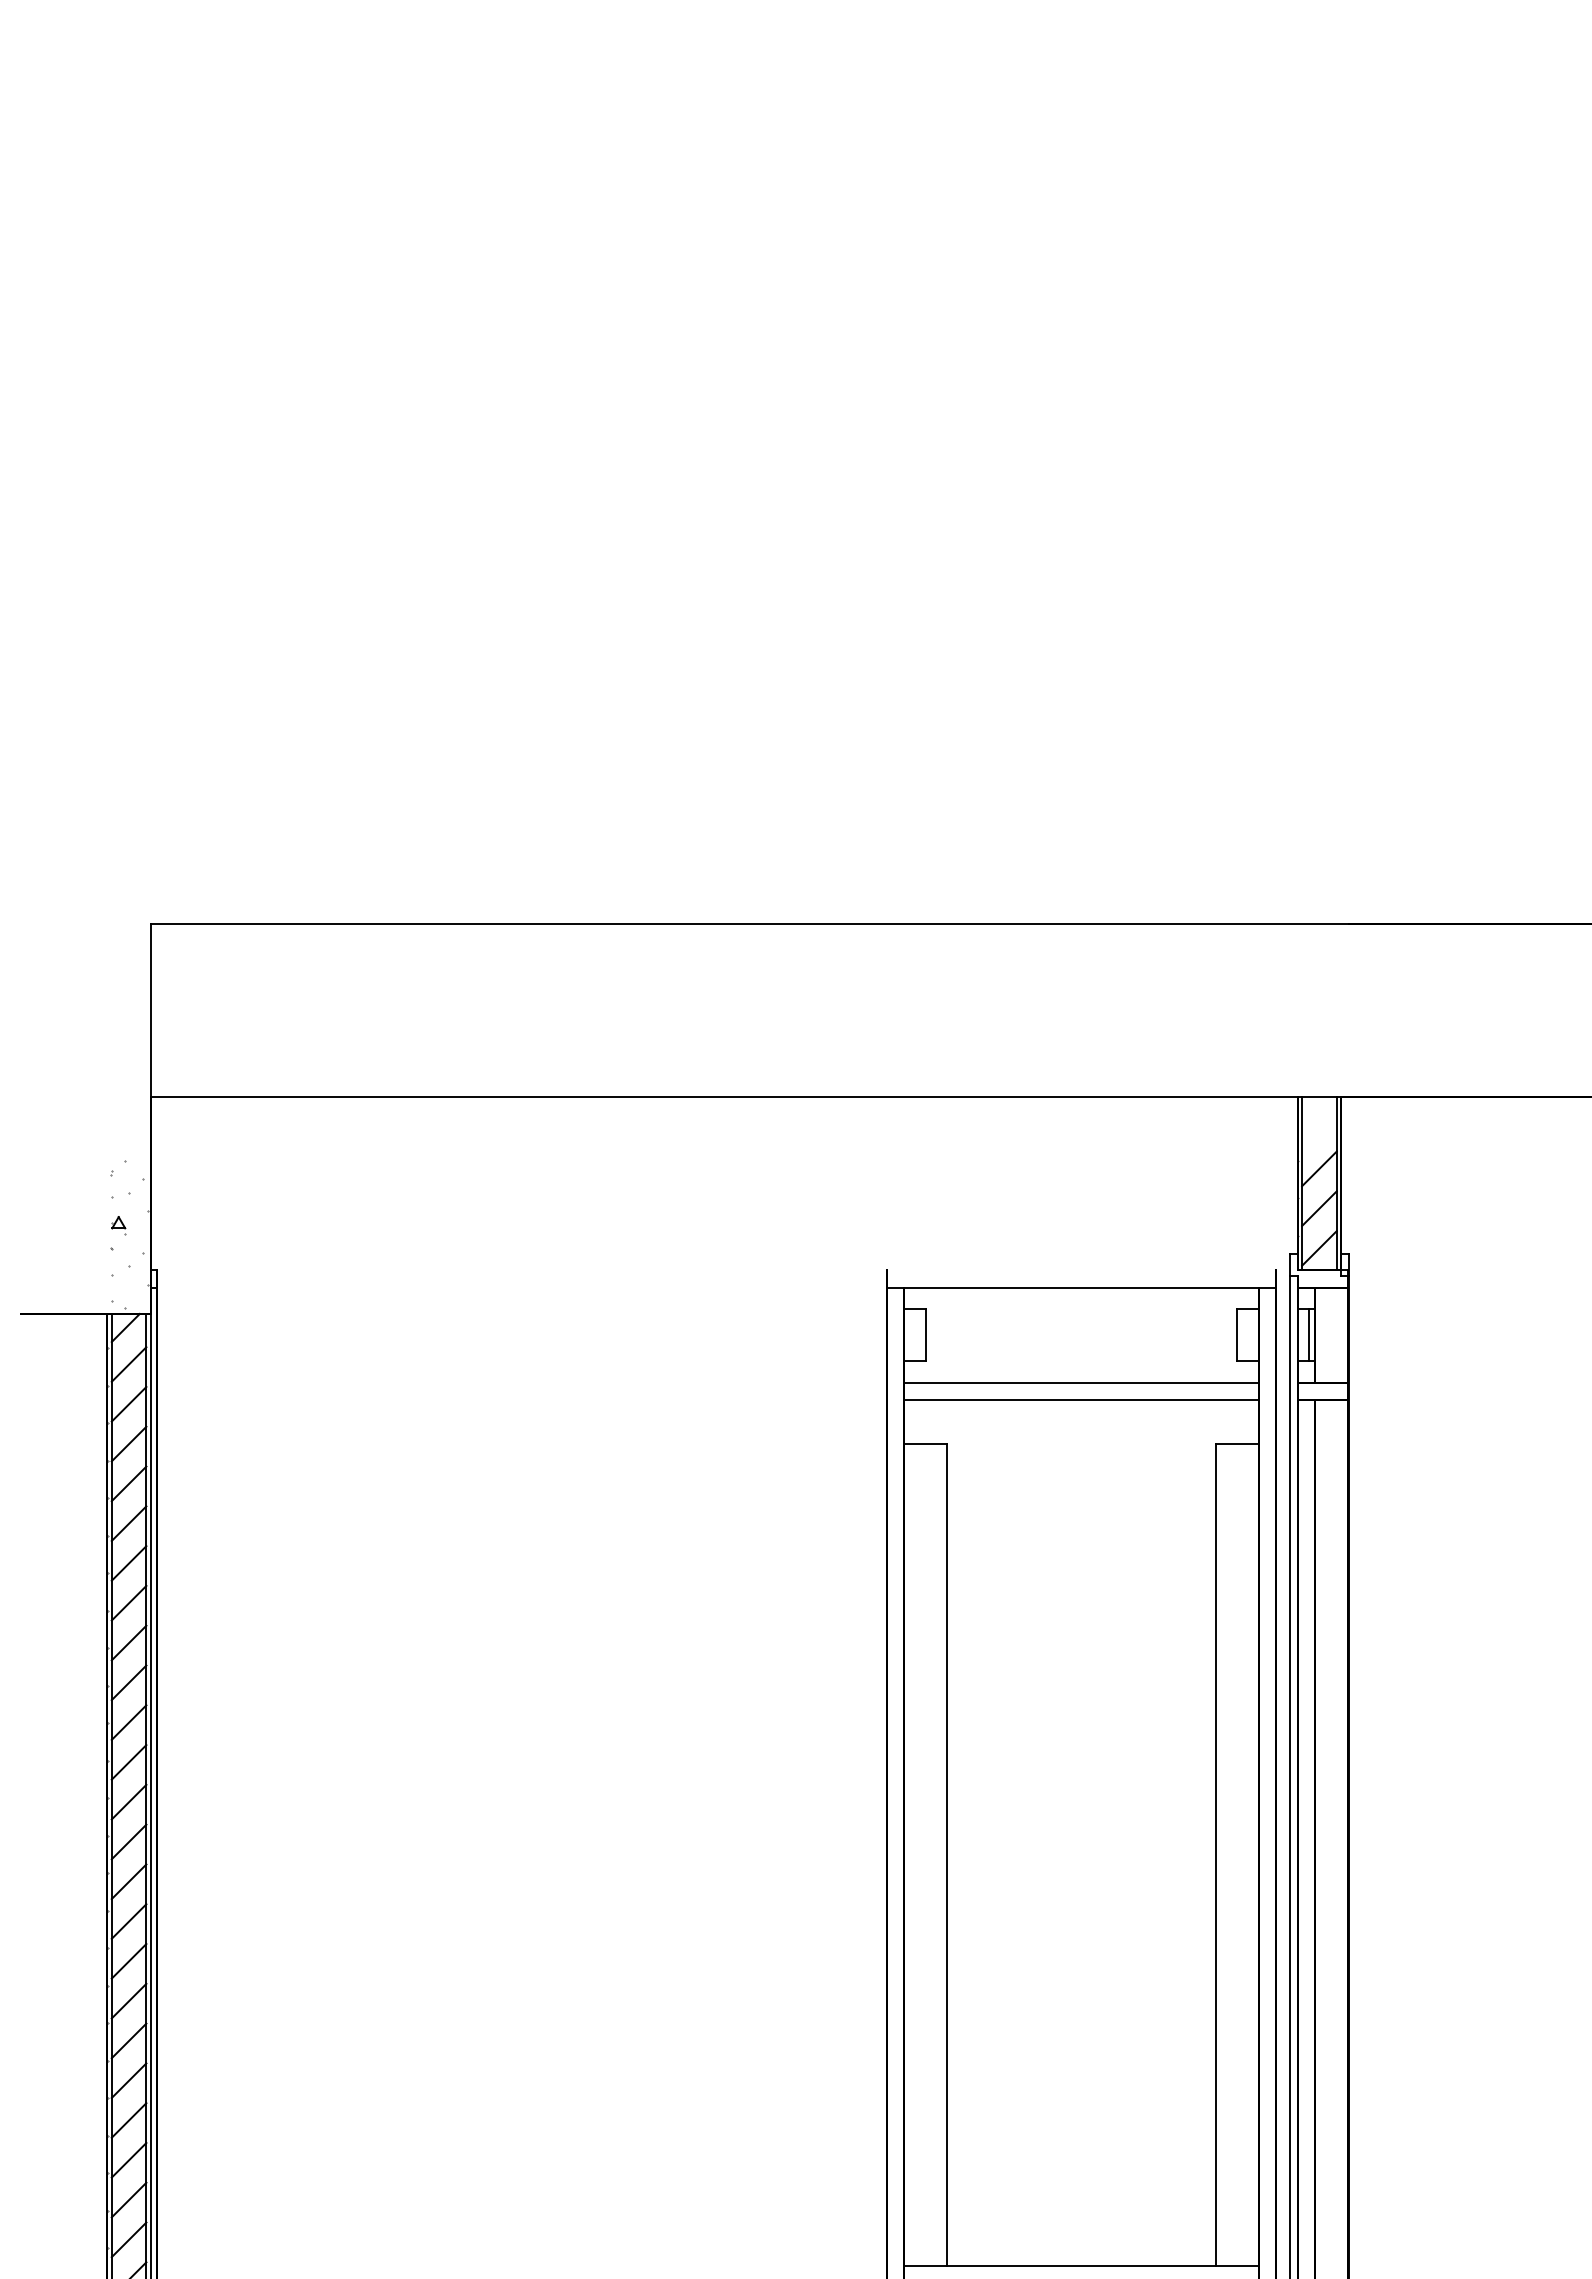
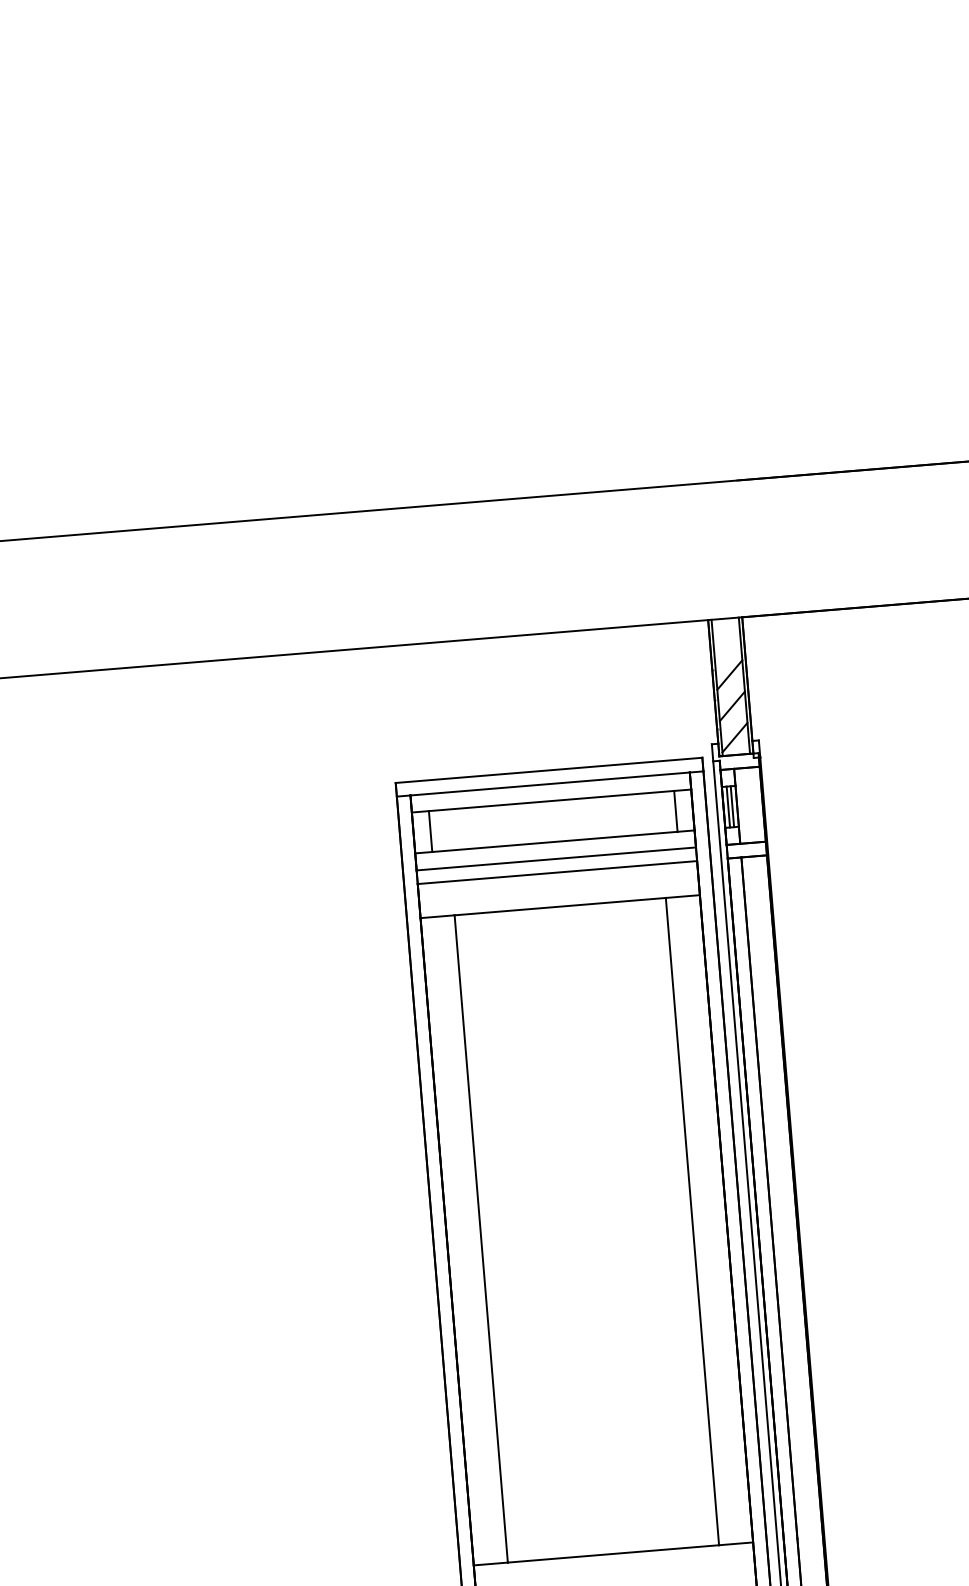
line: (1081, 1270) -> (549, 770), added
line: (1081, 1309) -> (551, 801), added
line: (1303, 1335) -> (728, 807), added
line: (1081, 1361) -> (555, 842), added
line: (1081, 1443) -> (560, 906), added

